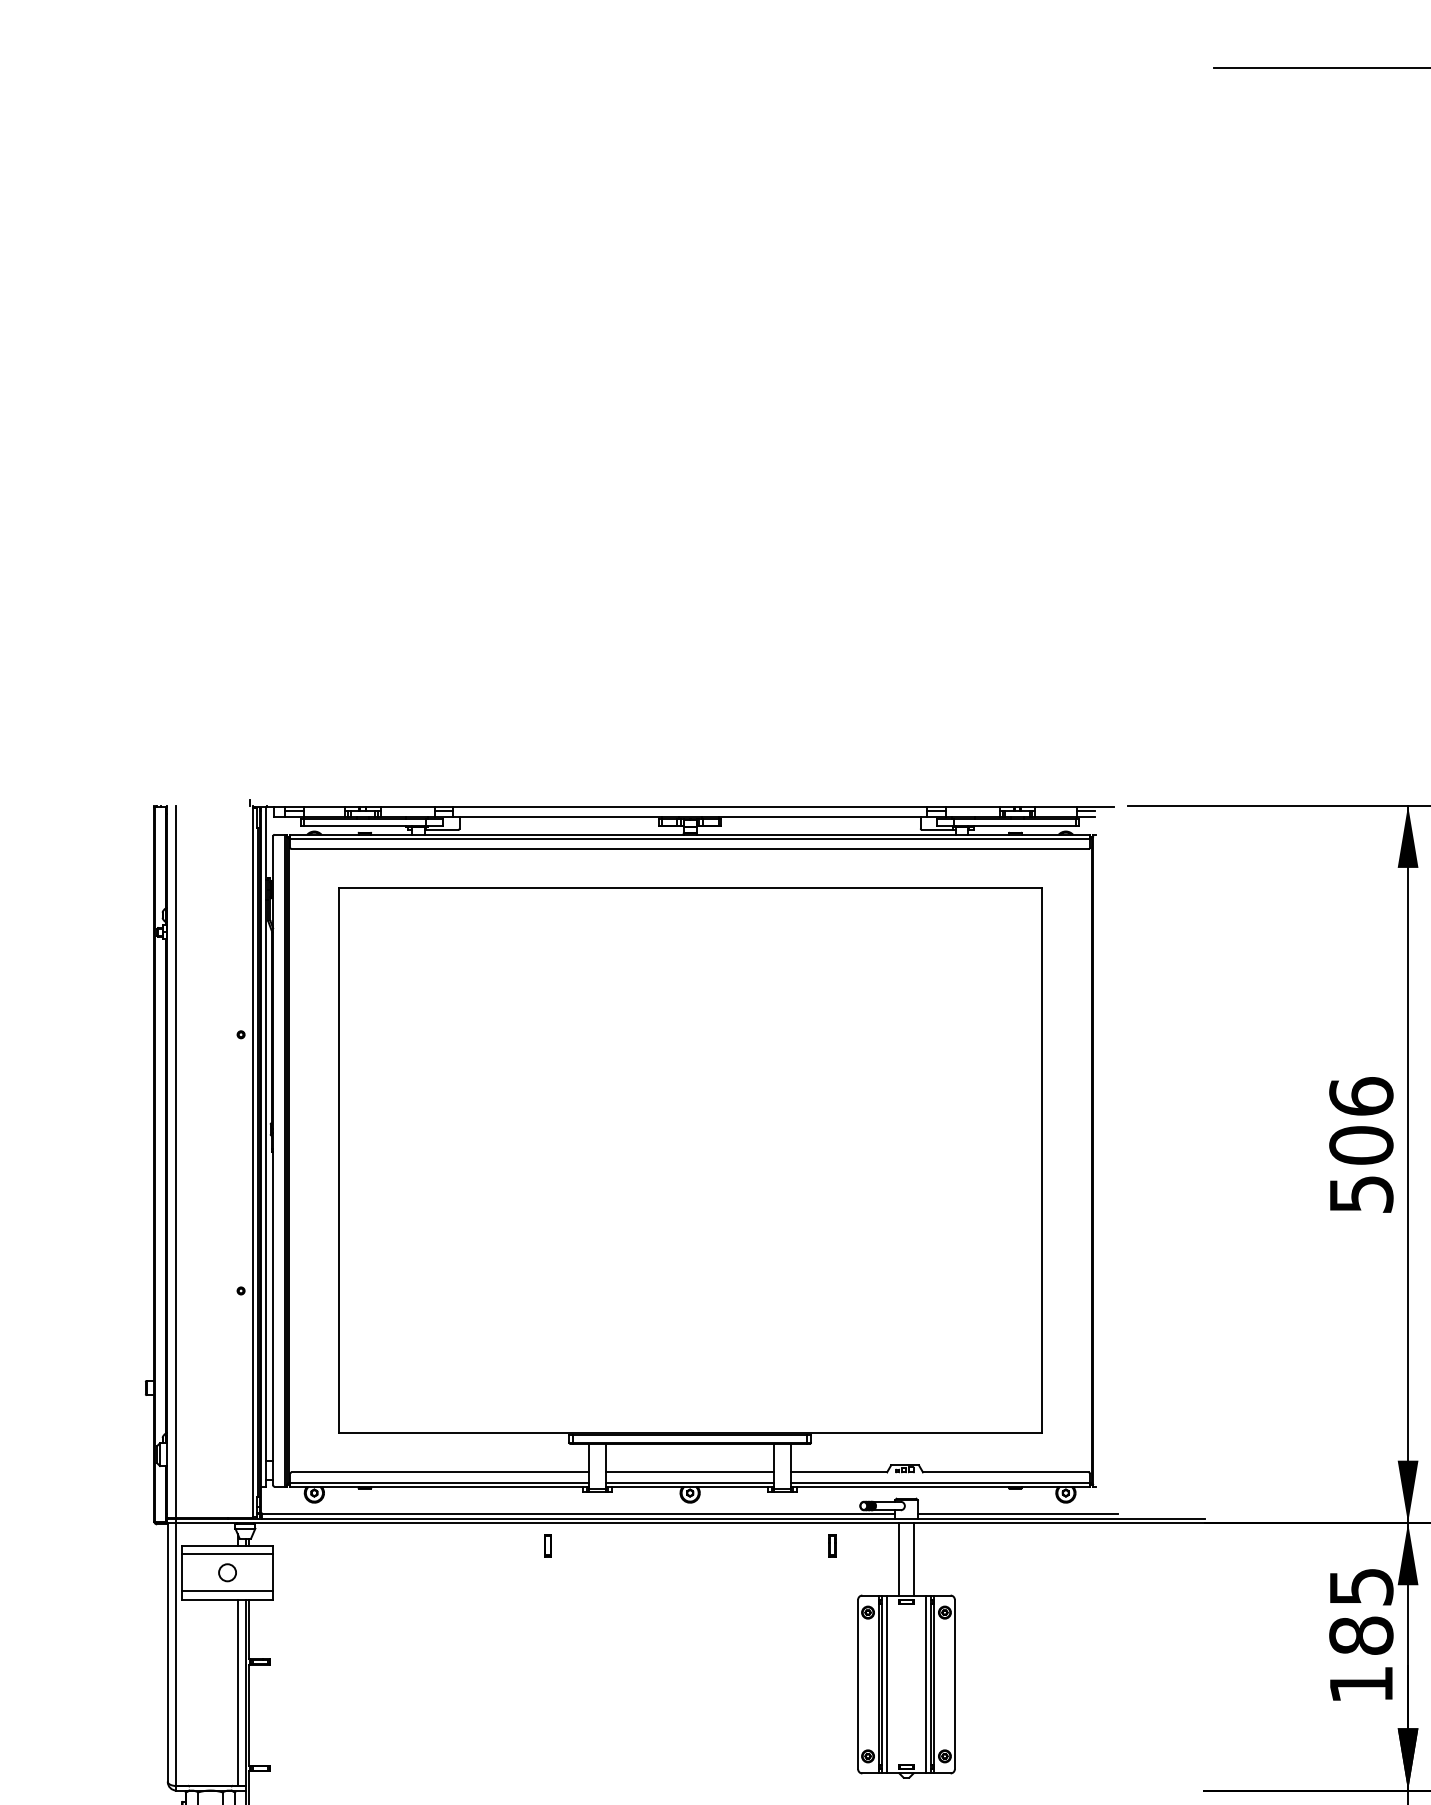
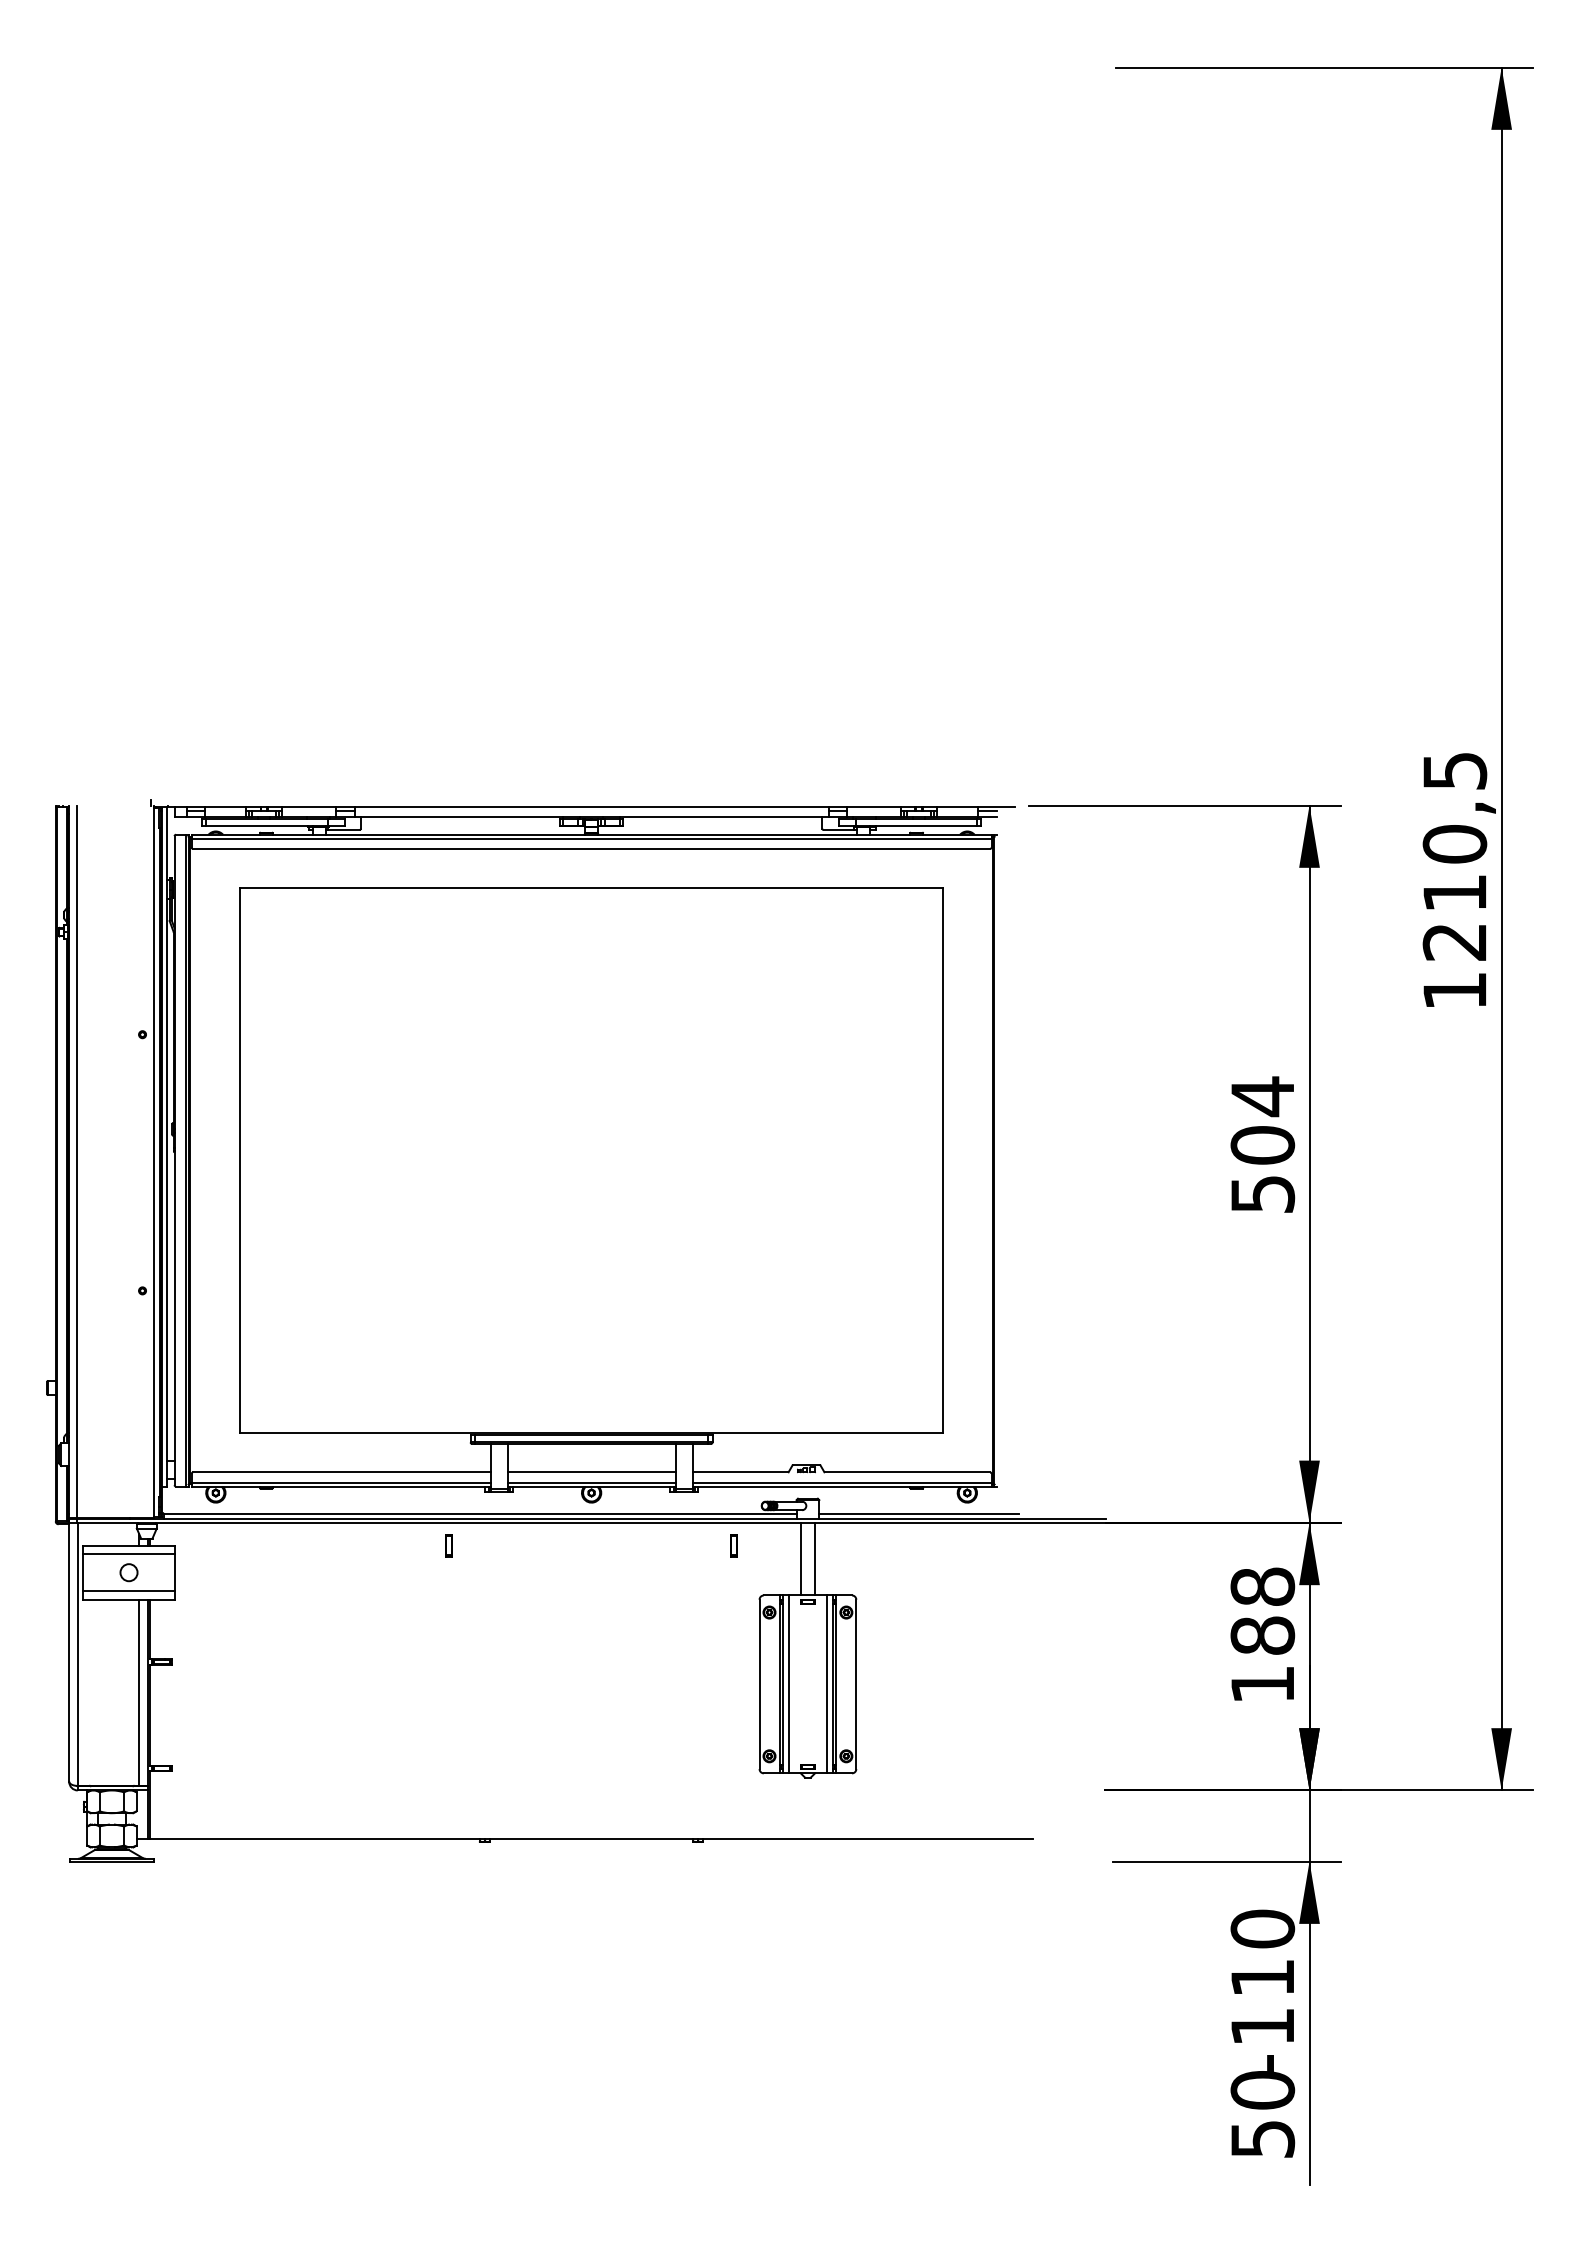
text: (1361, 1096) -> (1262, 1096), 506 -> 504
text: (1361, 1586) -> (1262, 1586), 185 -> 188

